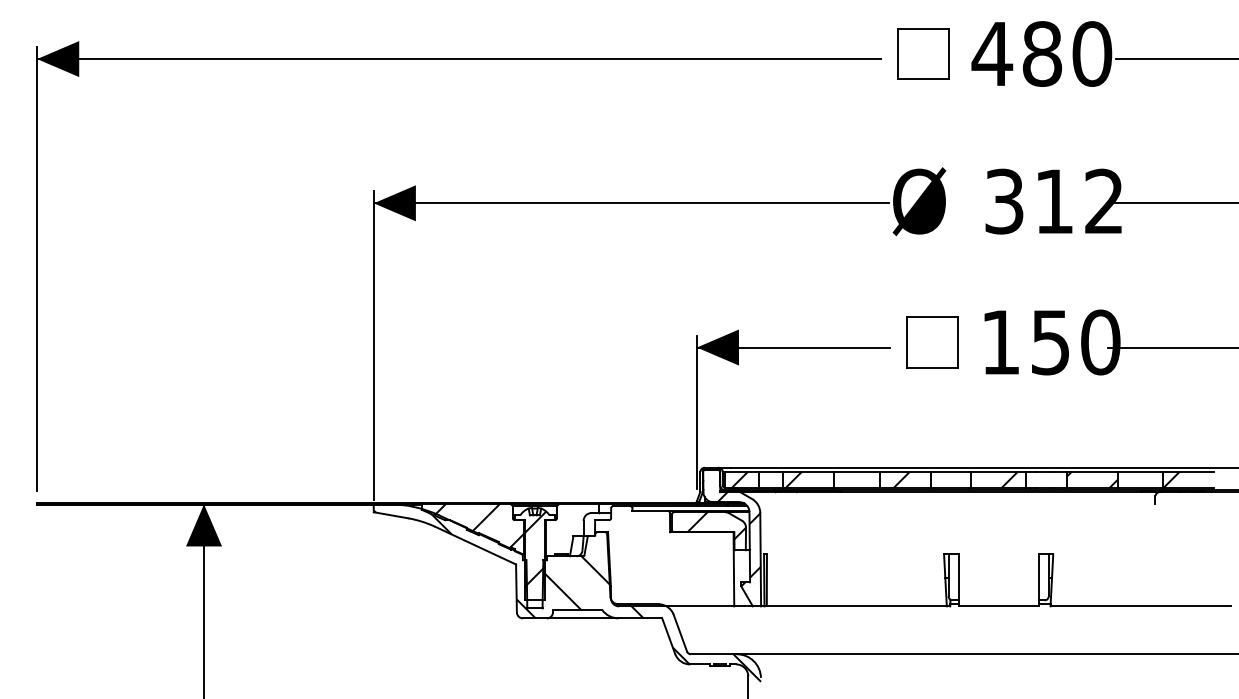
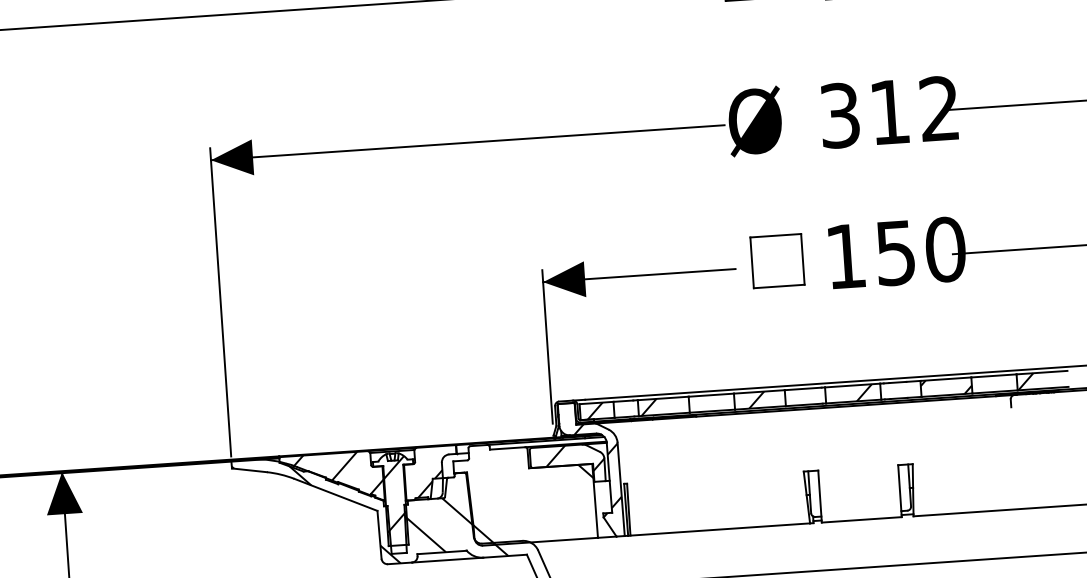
hatch: (570, 541) -> (430, 484), added
hatch: (671, 569) -> (532, 505), added

